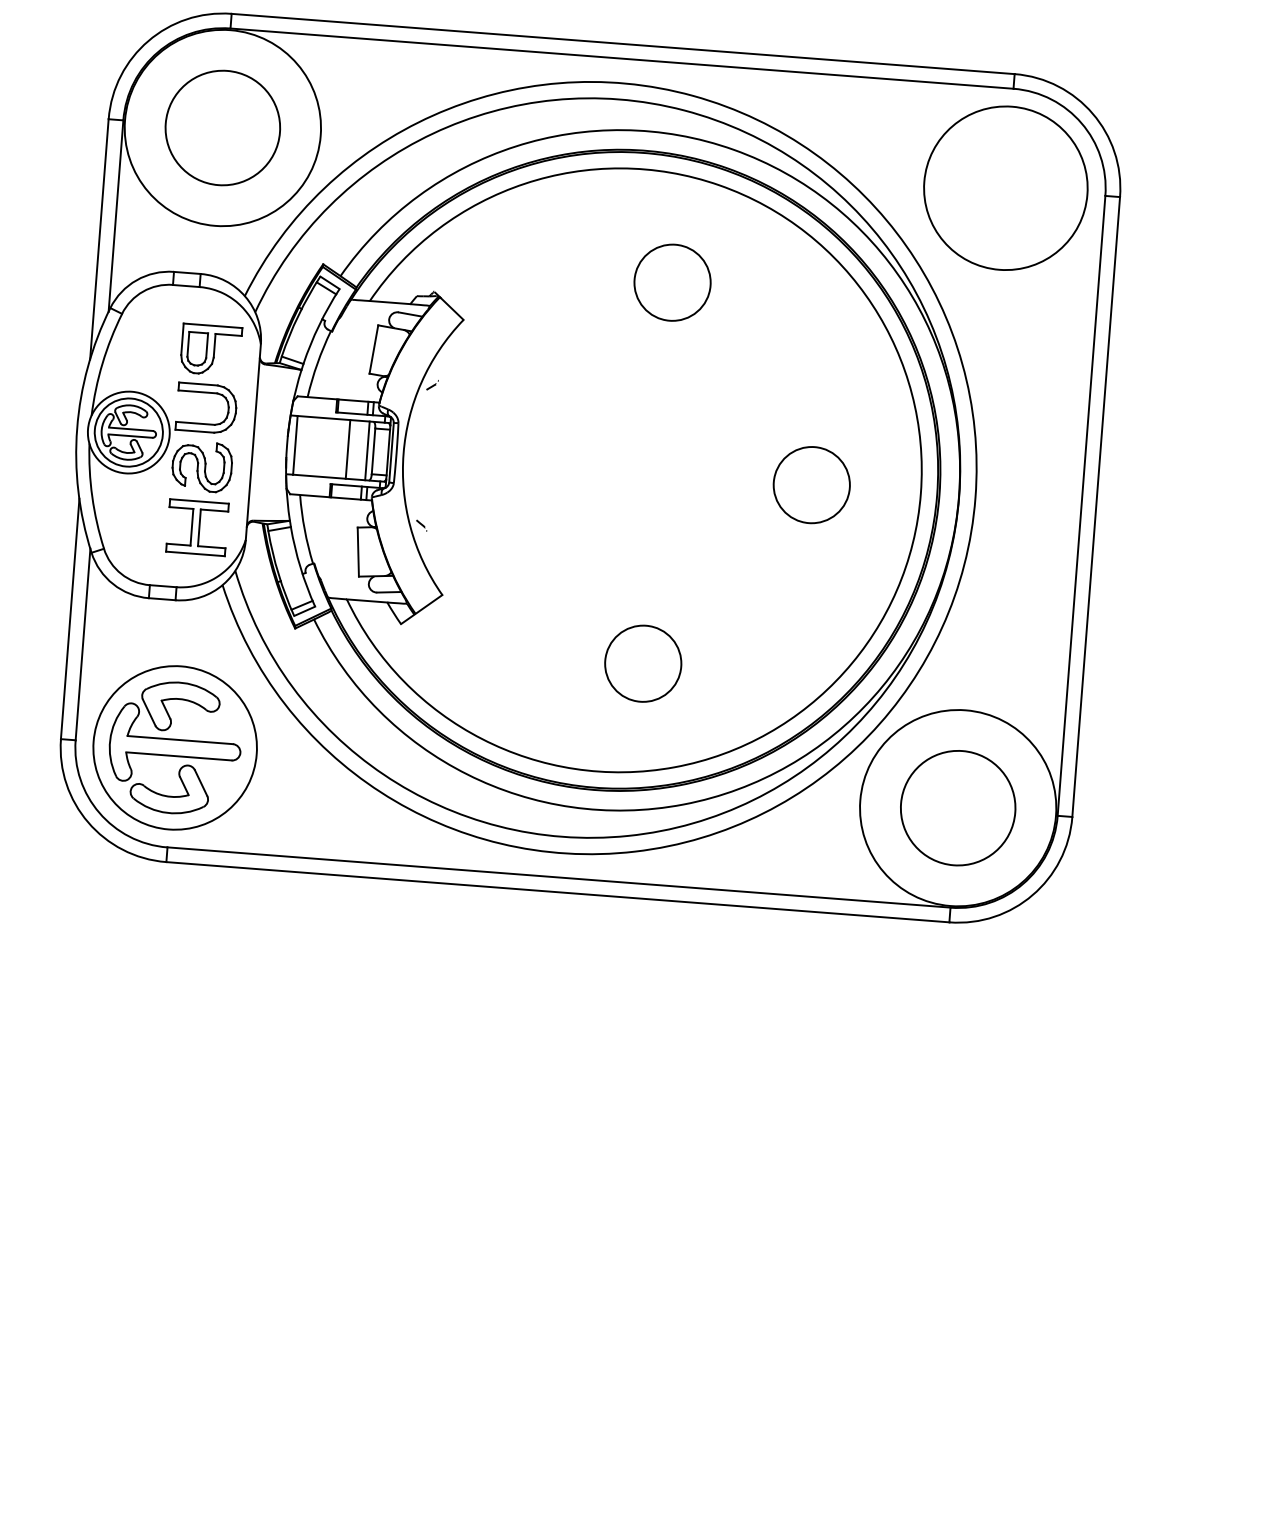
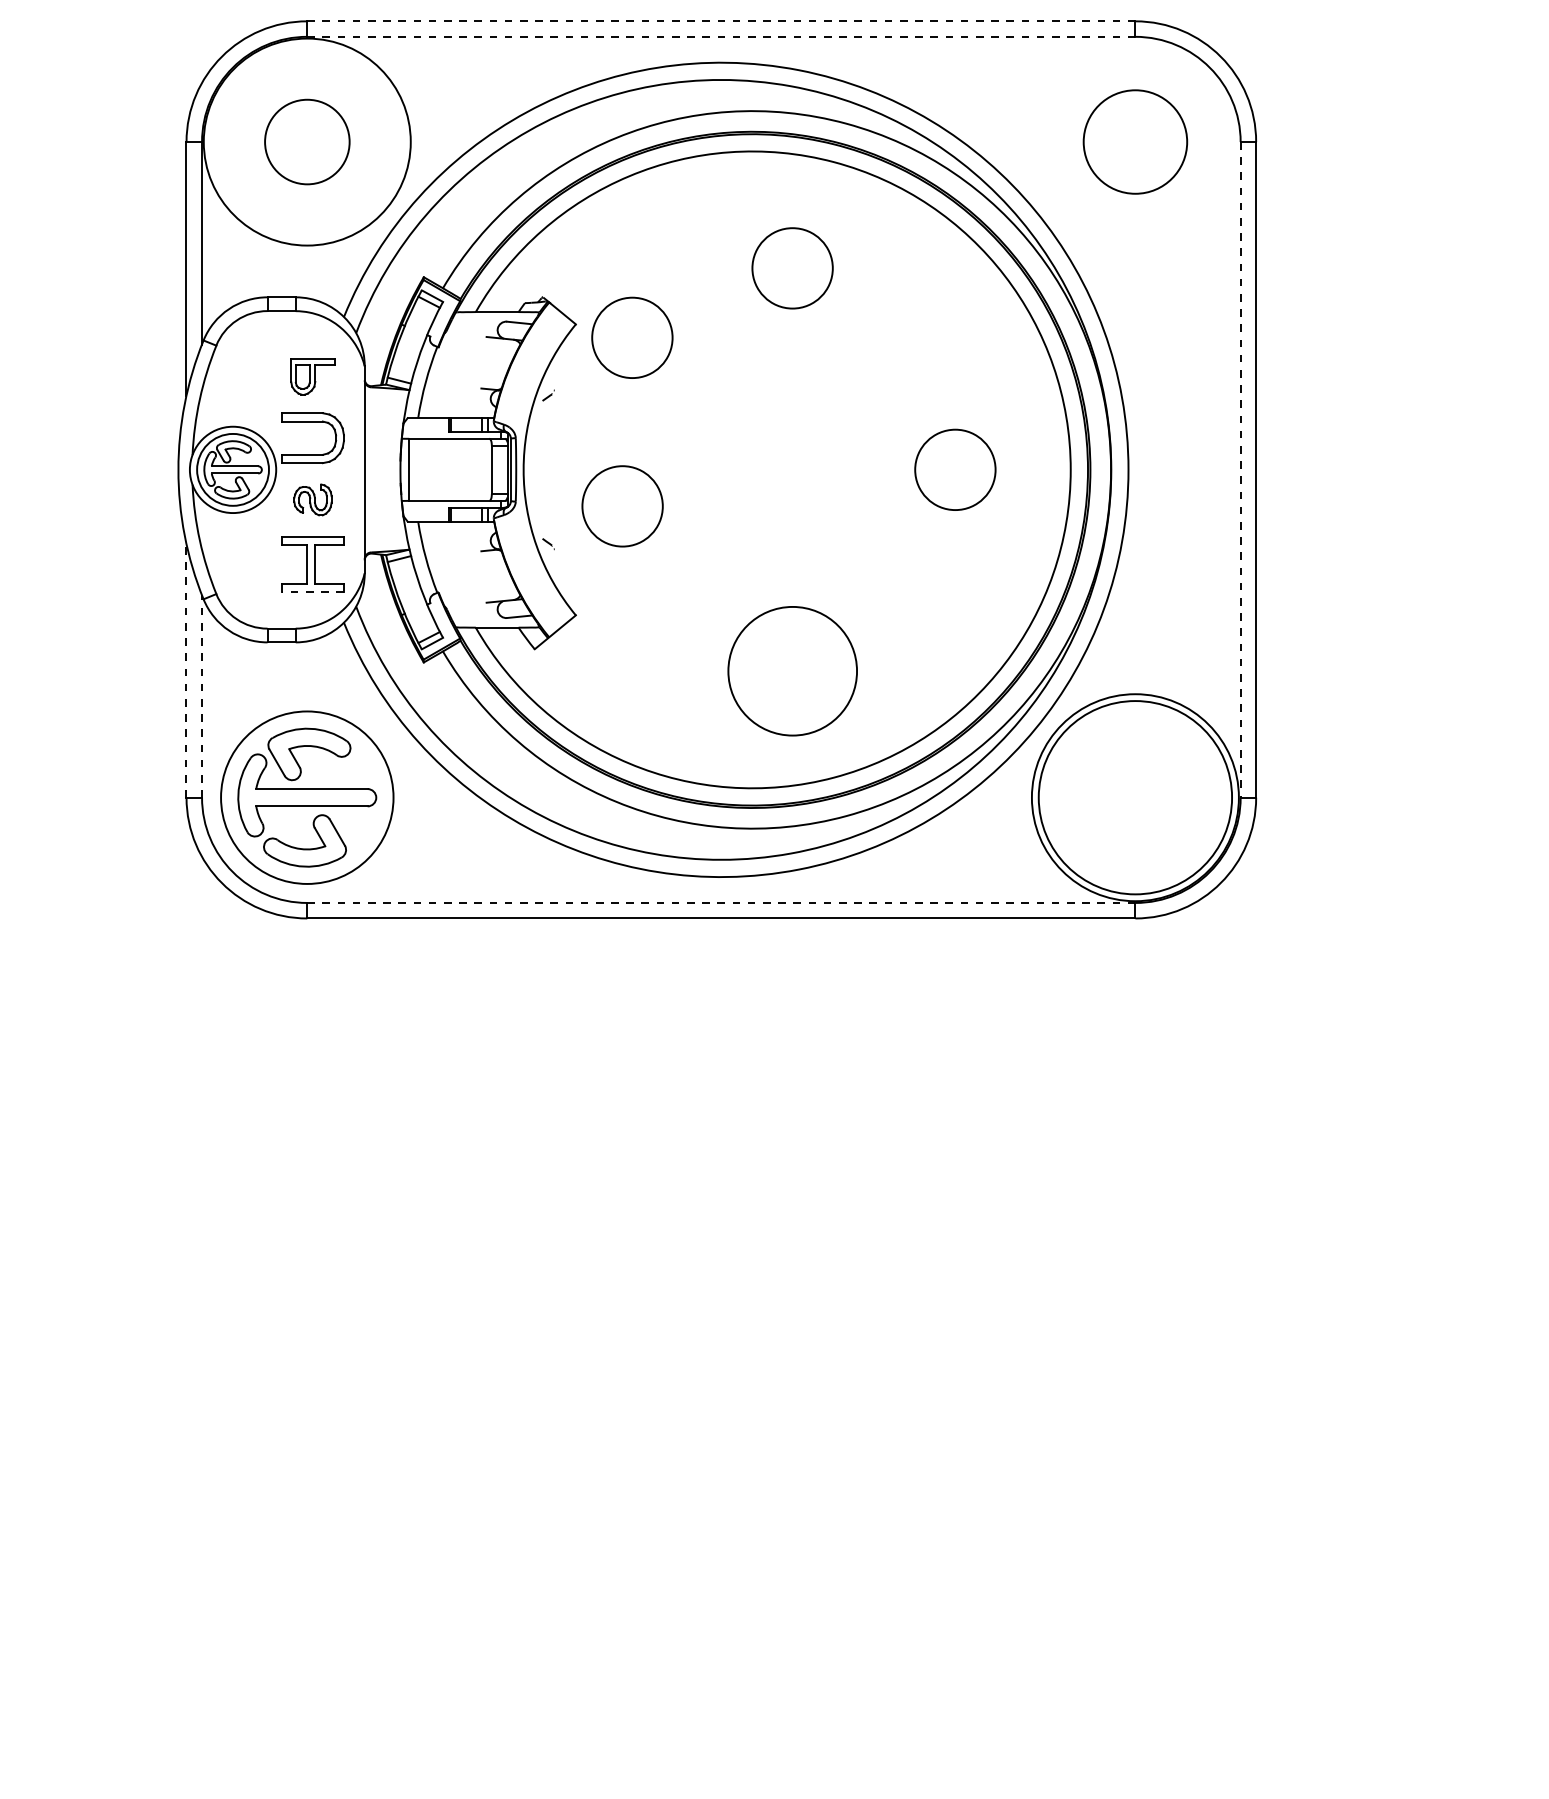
line: (623, 44) -> (721, 21), solid -> dashed
line: (622, 58) -> (721, 36), solid -> dashed
circle: (223, 127) -> (307, 141), size x0.7
circle: (1005, 187) -> (1135, 141), size x0.6
circle: (516, 336) -> (632, 337), added
line: (373, 349) -> (483, 362), removed
part: (210, 350) -> (312, 376), size x0.7
line: (347, 449) -> (464, 469), removed
line: (367, 450) -> (485, 469), removed
part: (201, 466) -> (312, 499), size x0.6
circle: (494, 495) -> (622, 506), added
line: (1081, 505) -> (1240, 469), solid -> dashed
line: (357, 551) -> (483, 576), removed
line: (195, 554) -> (312, 592), solid -> dashed
line: (70, 618) -> (186, 670), solid -> dashed
line: (83, 643) -> (202, 695), solid -> dashed
circle: (643, 663) -> (792, 671), size x1.6
circle: (958, 807) -> (1135, 797), size x1.6
line: (558, 877) -> (720, 902), solid -> dashed

